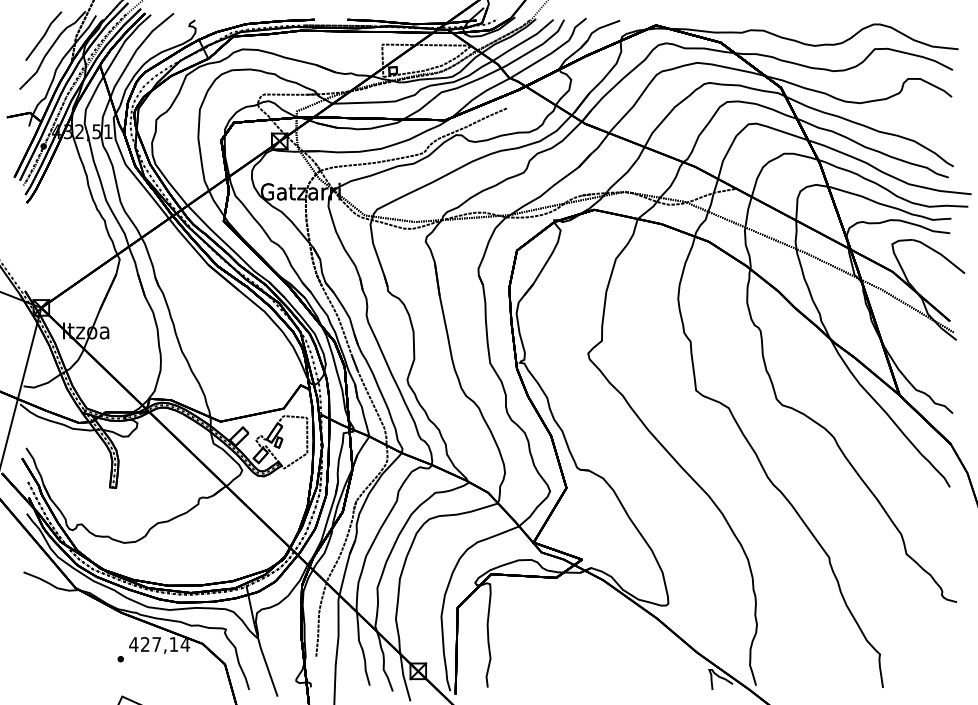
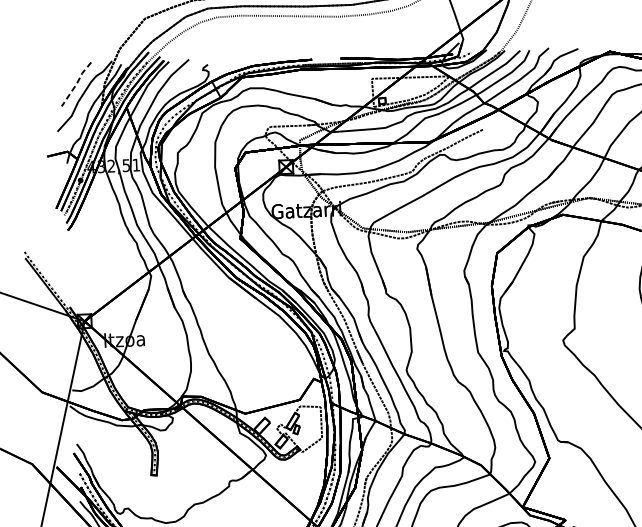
line: (44, 35) -> (77, 83), solid -> dashed

